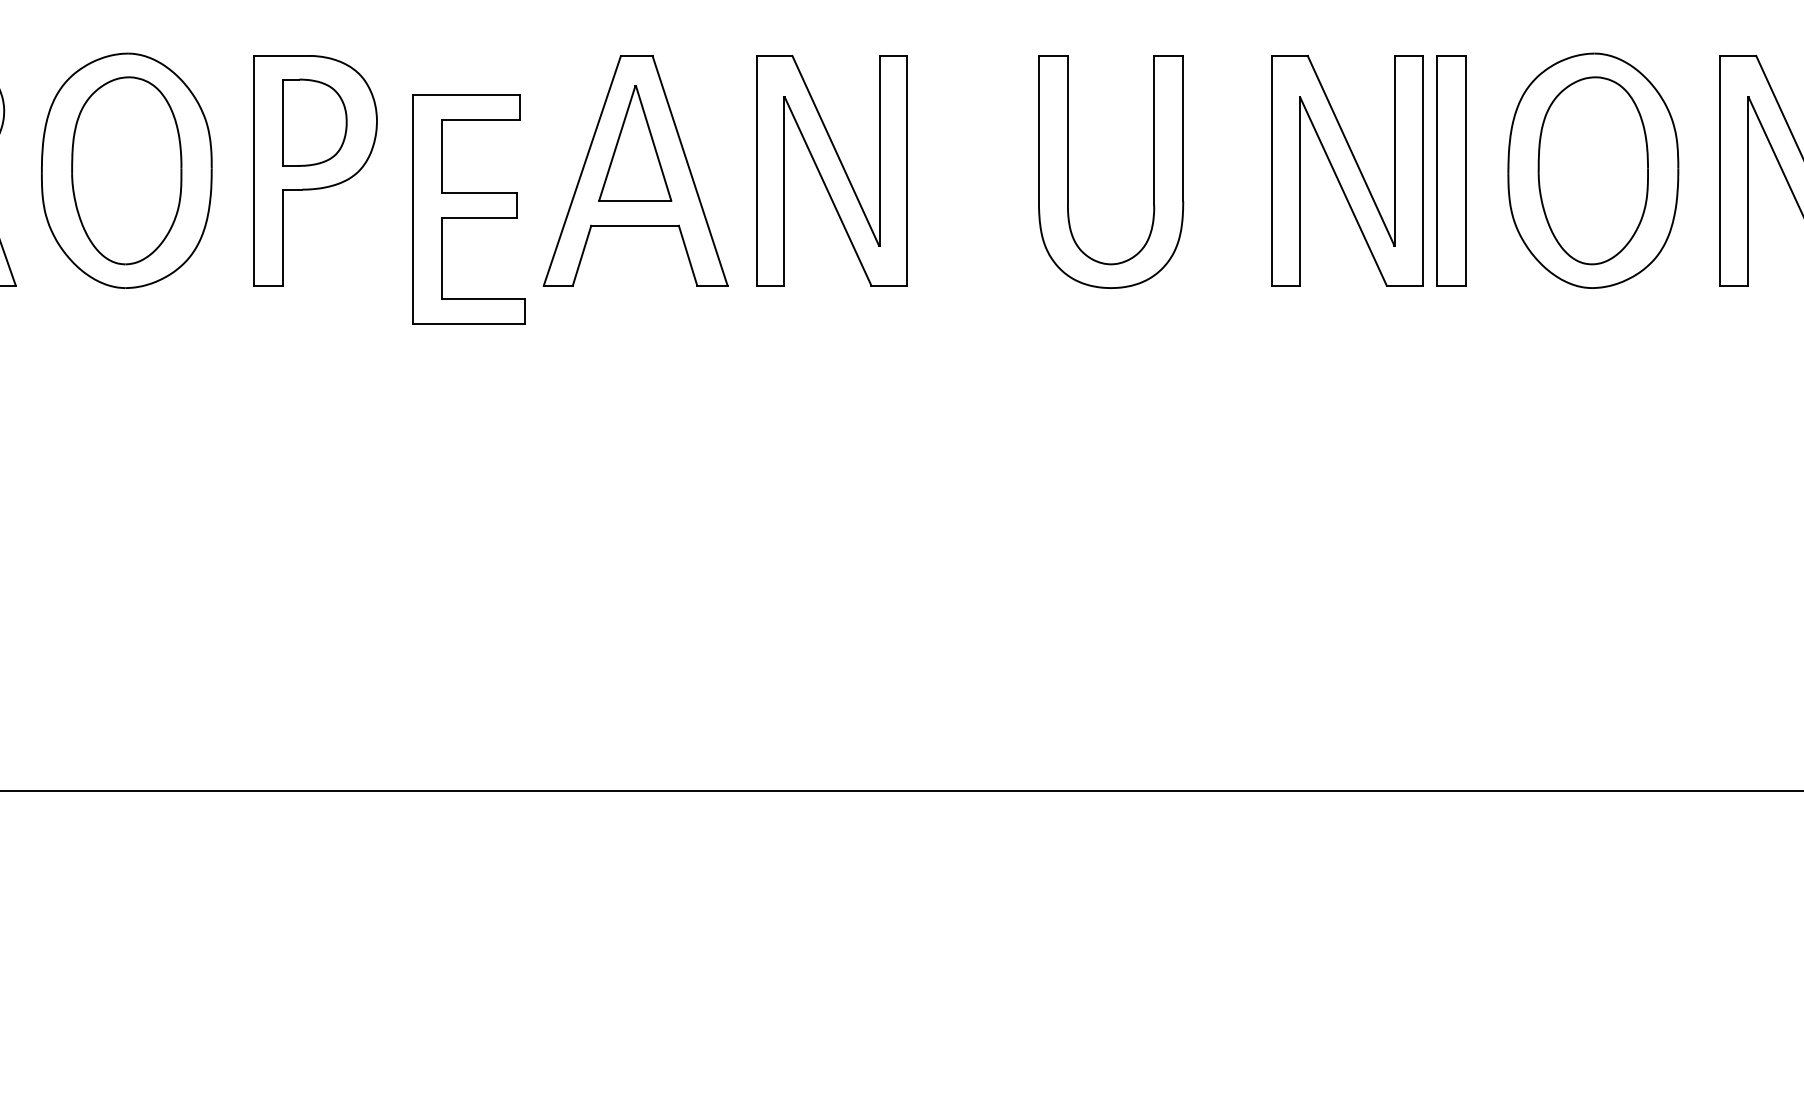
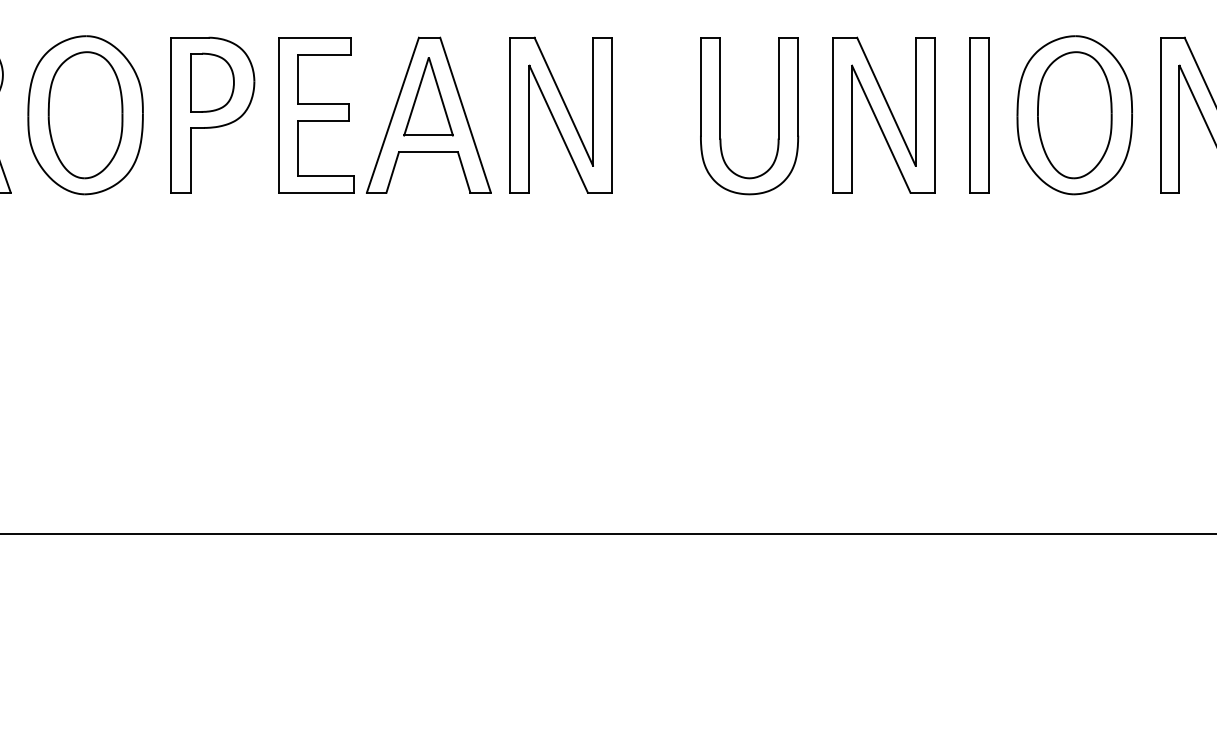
part: (1346, 169) -> (883, 114), moved
part: (469, 209) -> (316, 115), moved

